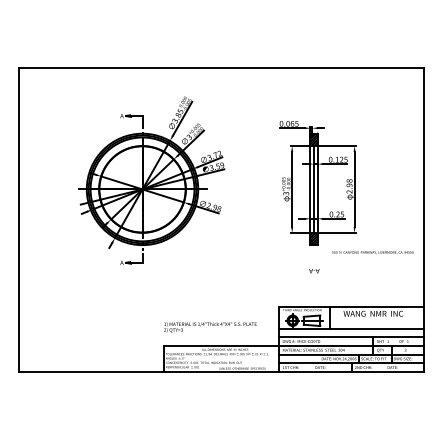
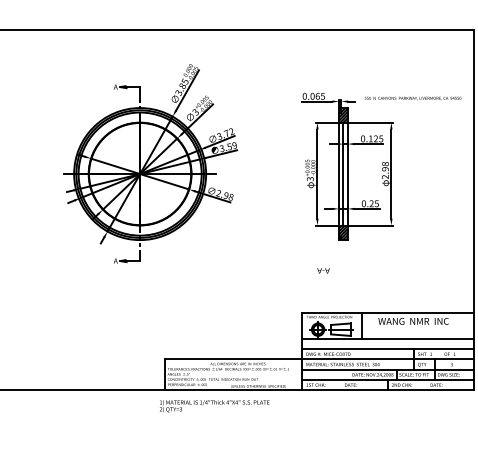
text: (372, 252) -> (412, 98), moved
text: (314, 271) -> (323, 271), moved
text: (210, 327) -> (214, 406), moved

